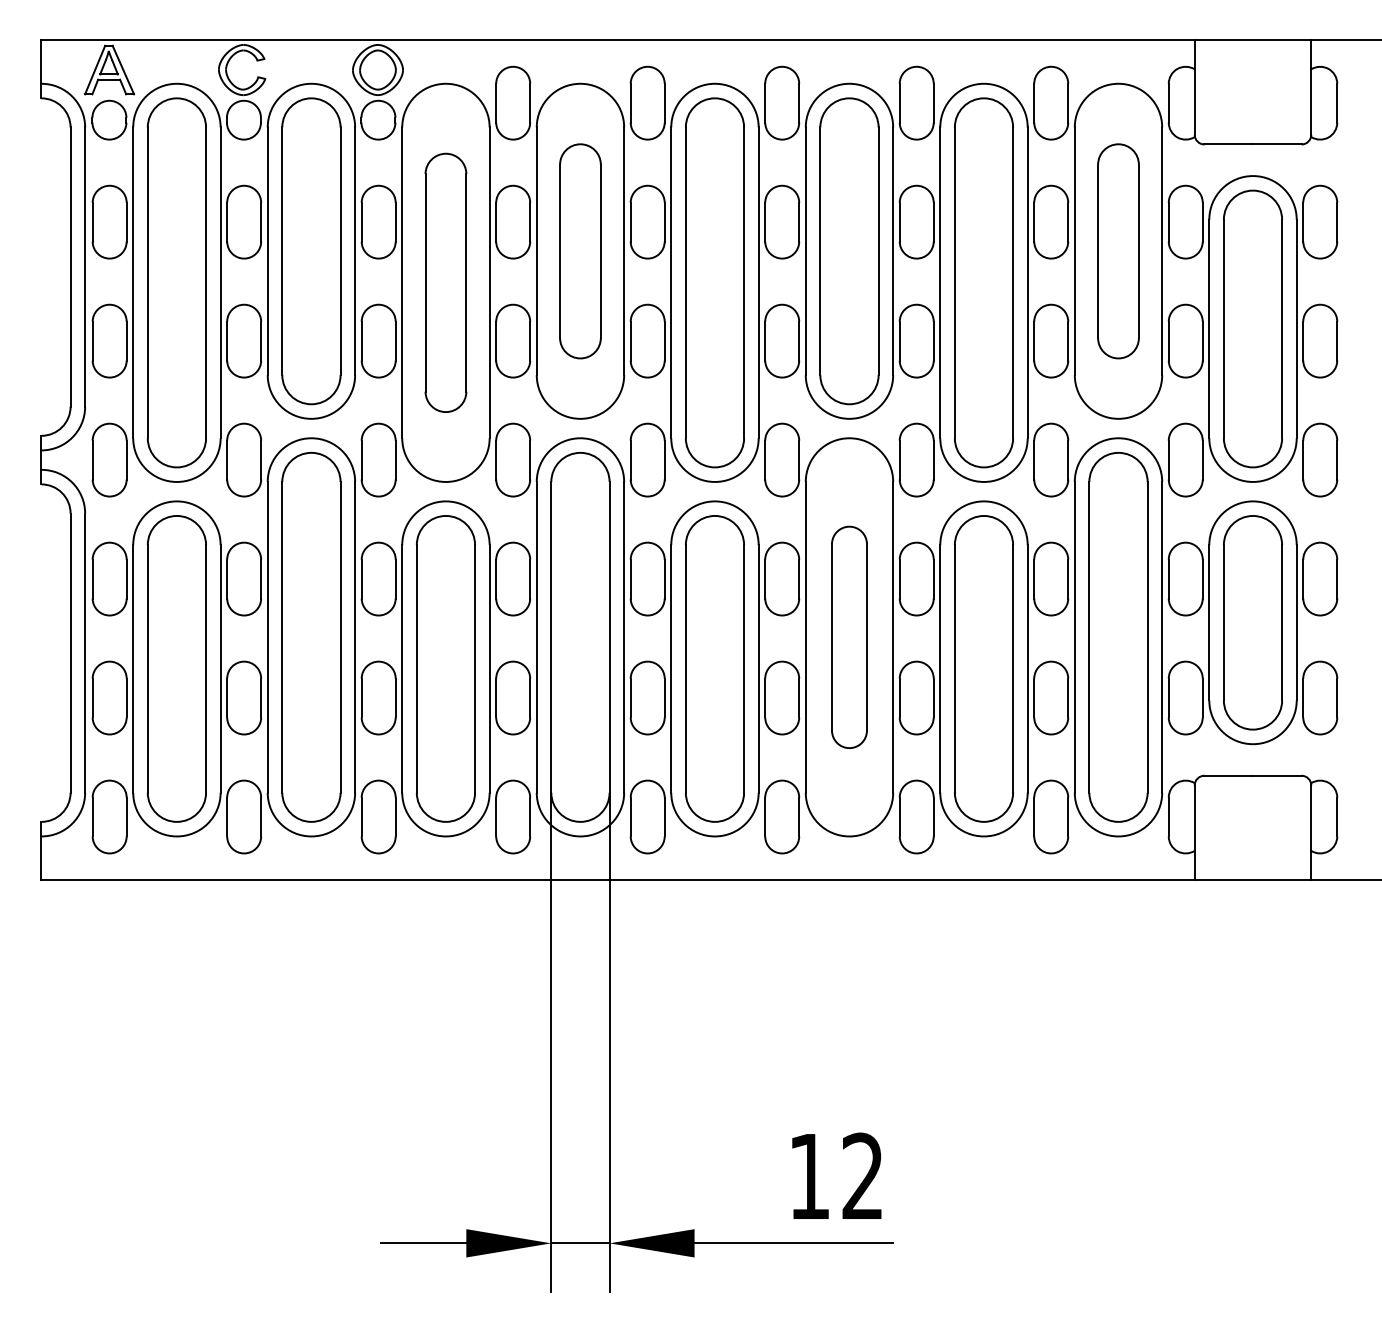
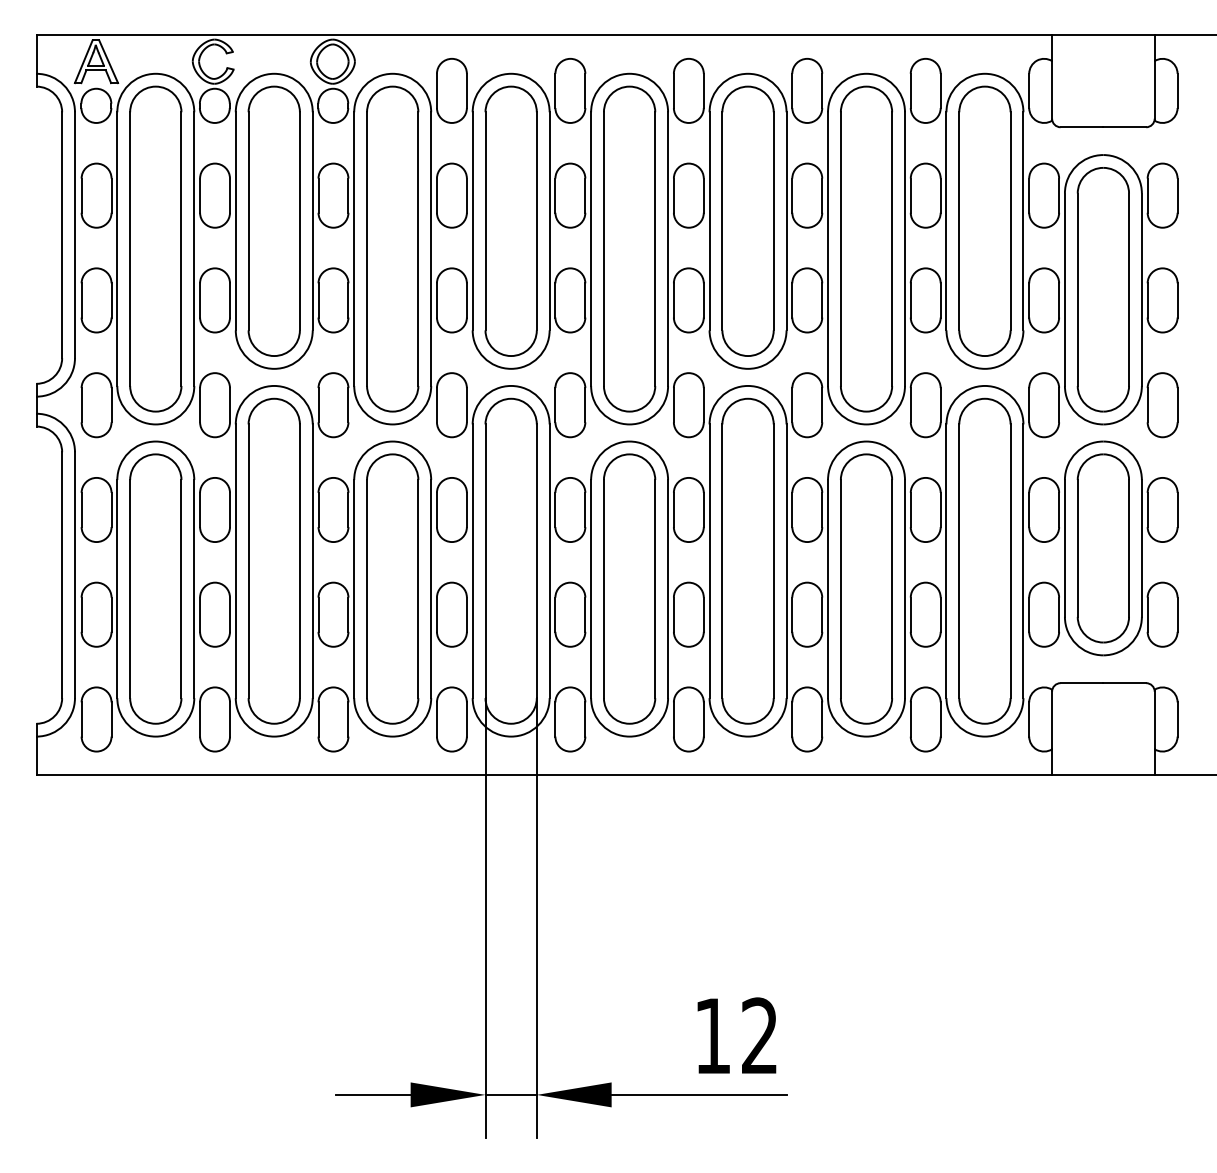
part: (580, 251) -> (511, 221), size x1.43
part: (1118, 251) -> (984, 221), size x1.43
part: (445, 282) -> (392, 248), size x1.43
part: (849, 637) -> (748, 561), size x1.67

